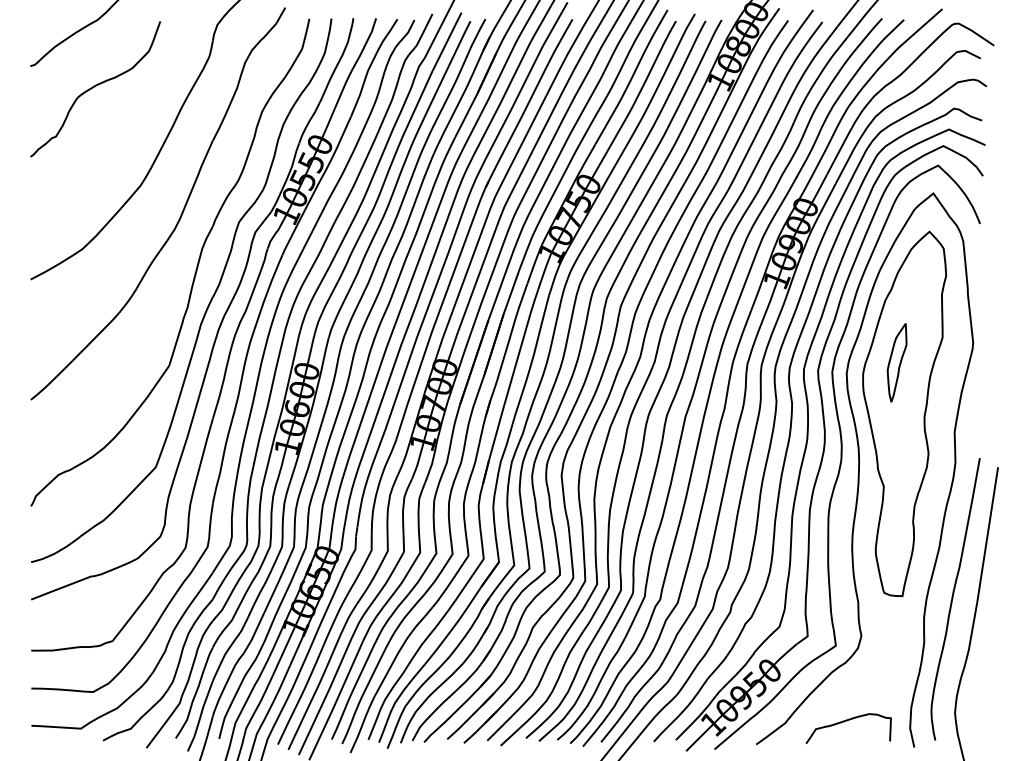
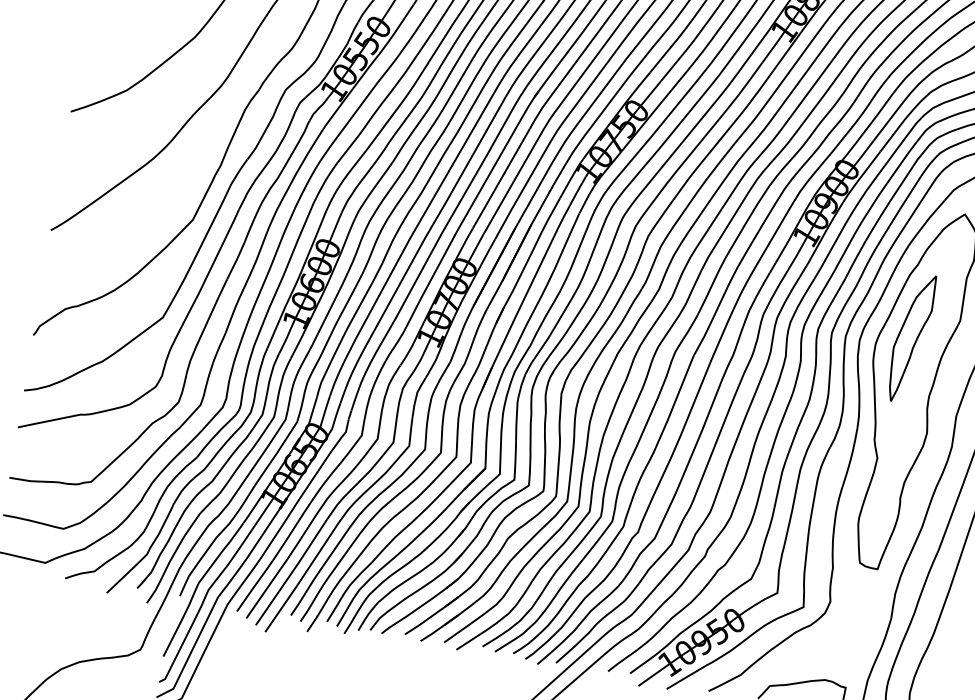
part: (896, 362) -> (910, 337), size x1.67

